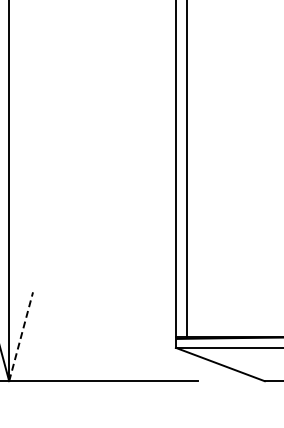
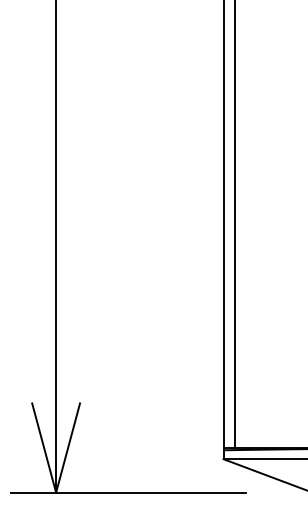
line: (21, 336) -> (68, 447), dashed -> solid

